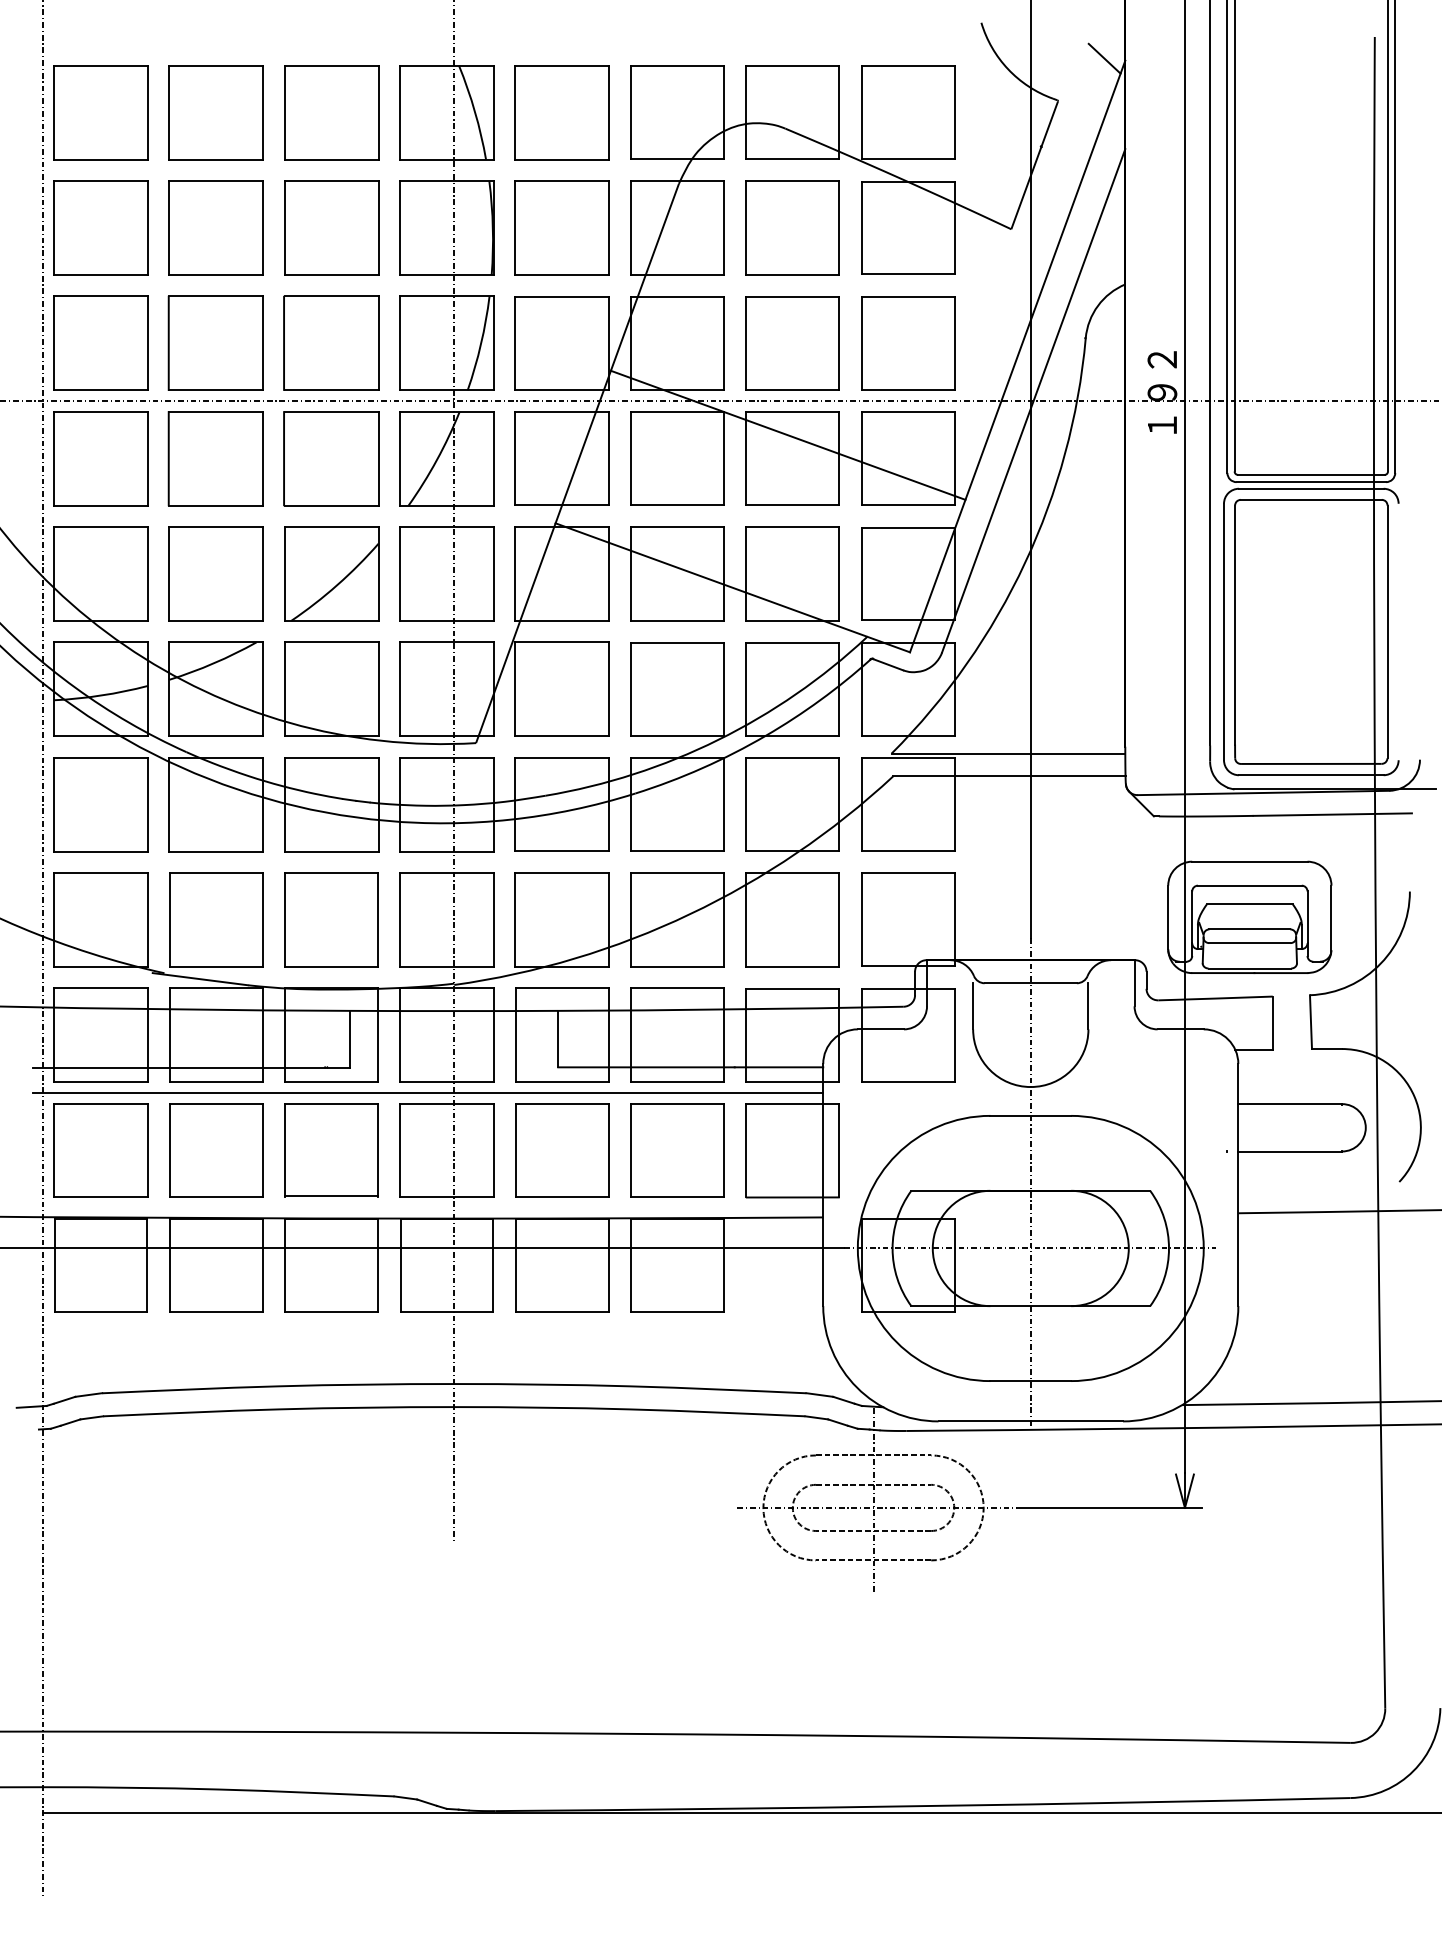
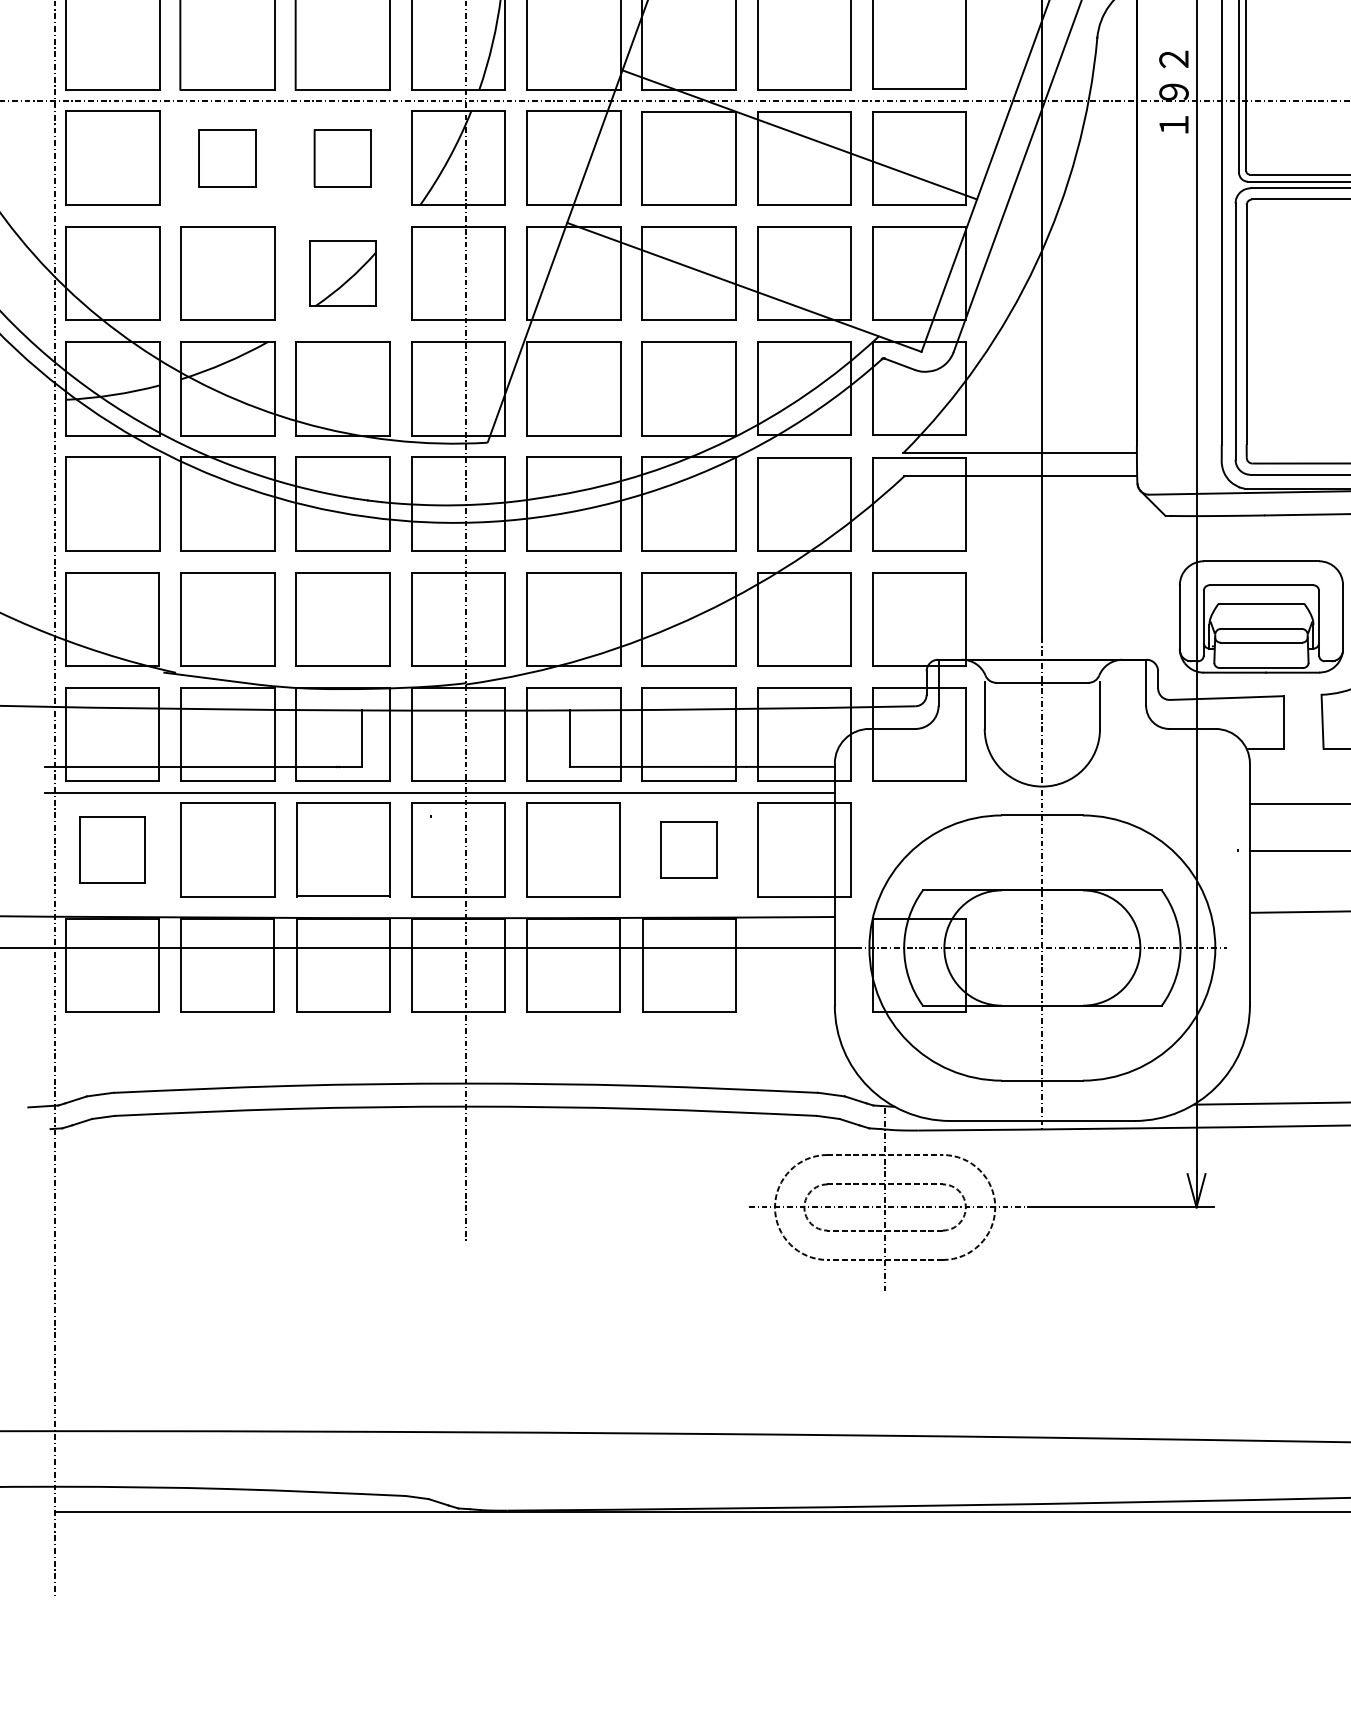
part: (215, 458) -> (227, 158), size x0.6
part: (331, 458) -> (343, 158), size x0.6
part: (331, 573) -> (343, 273), size x0.7
part: (100, 1150) -> (112, 850), size x0.7
part: (677, 1150) -> (689, 850), size x0.6

